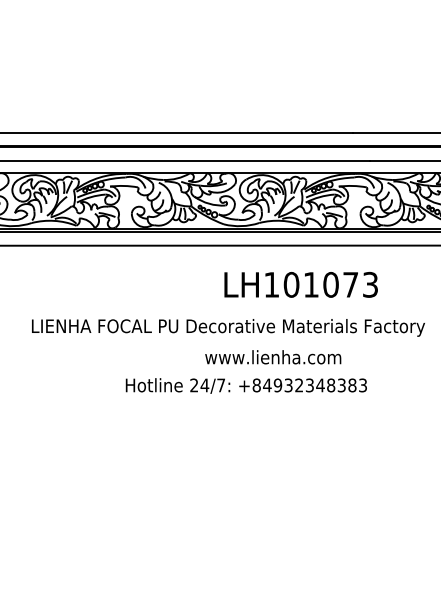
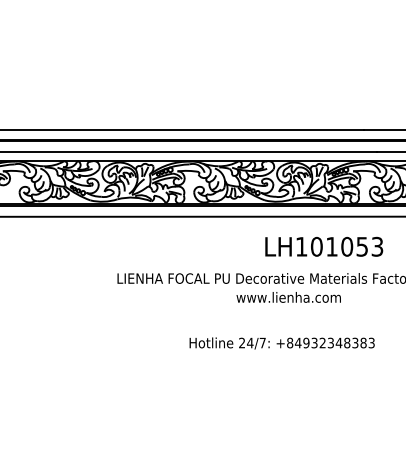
text: (349, 284) -> (361, 246), LH101073 -> LH101053
text: (272, 357) -> (288, 297), moved
text: (245, 386) -> (281, 343), moved

